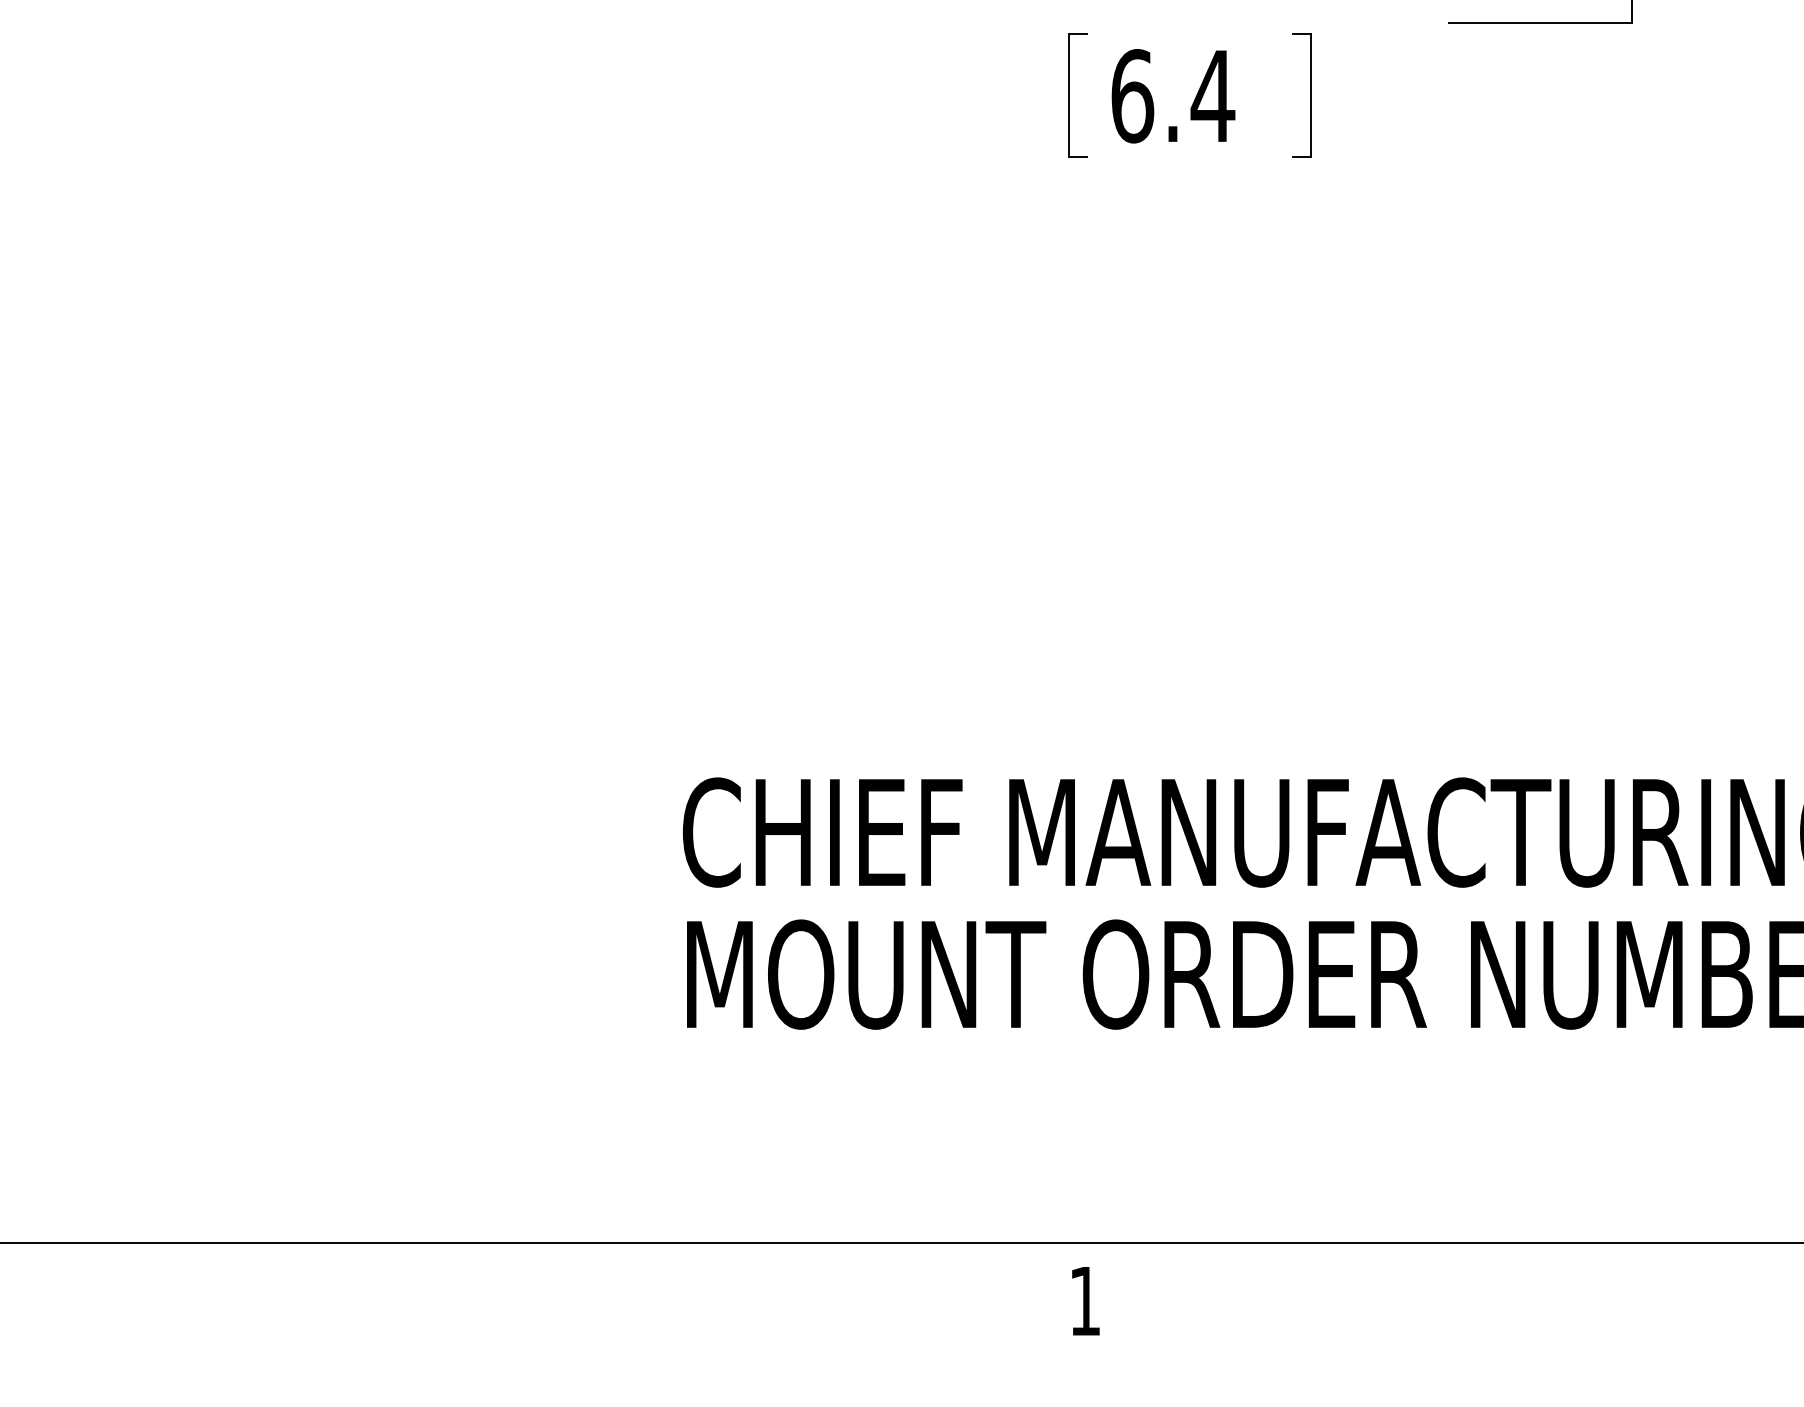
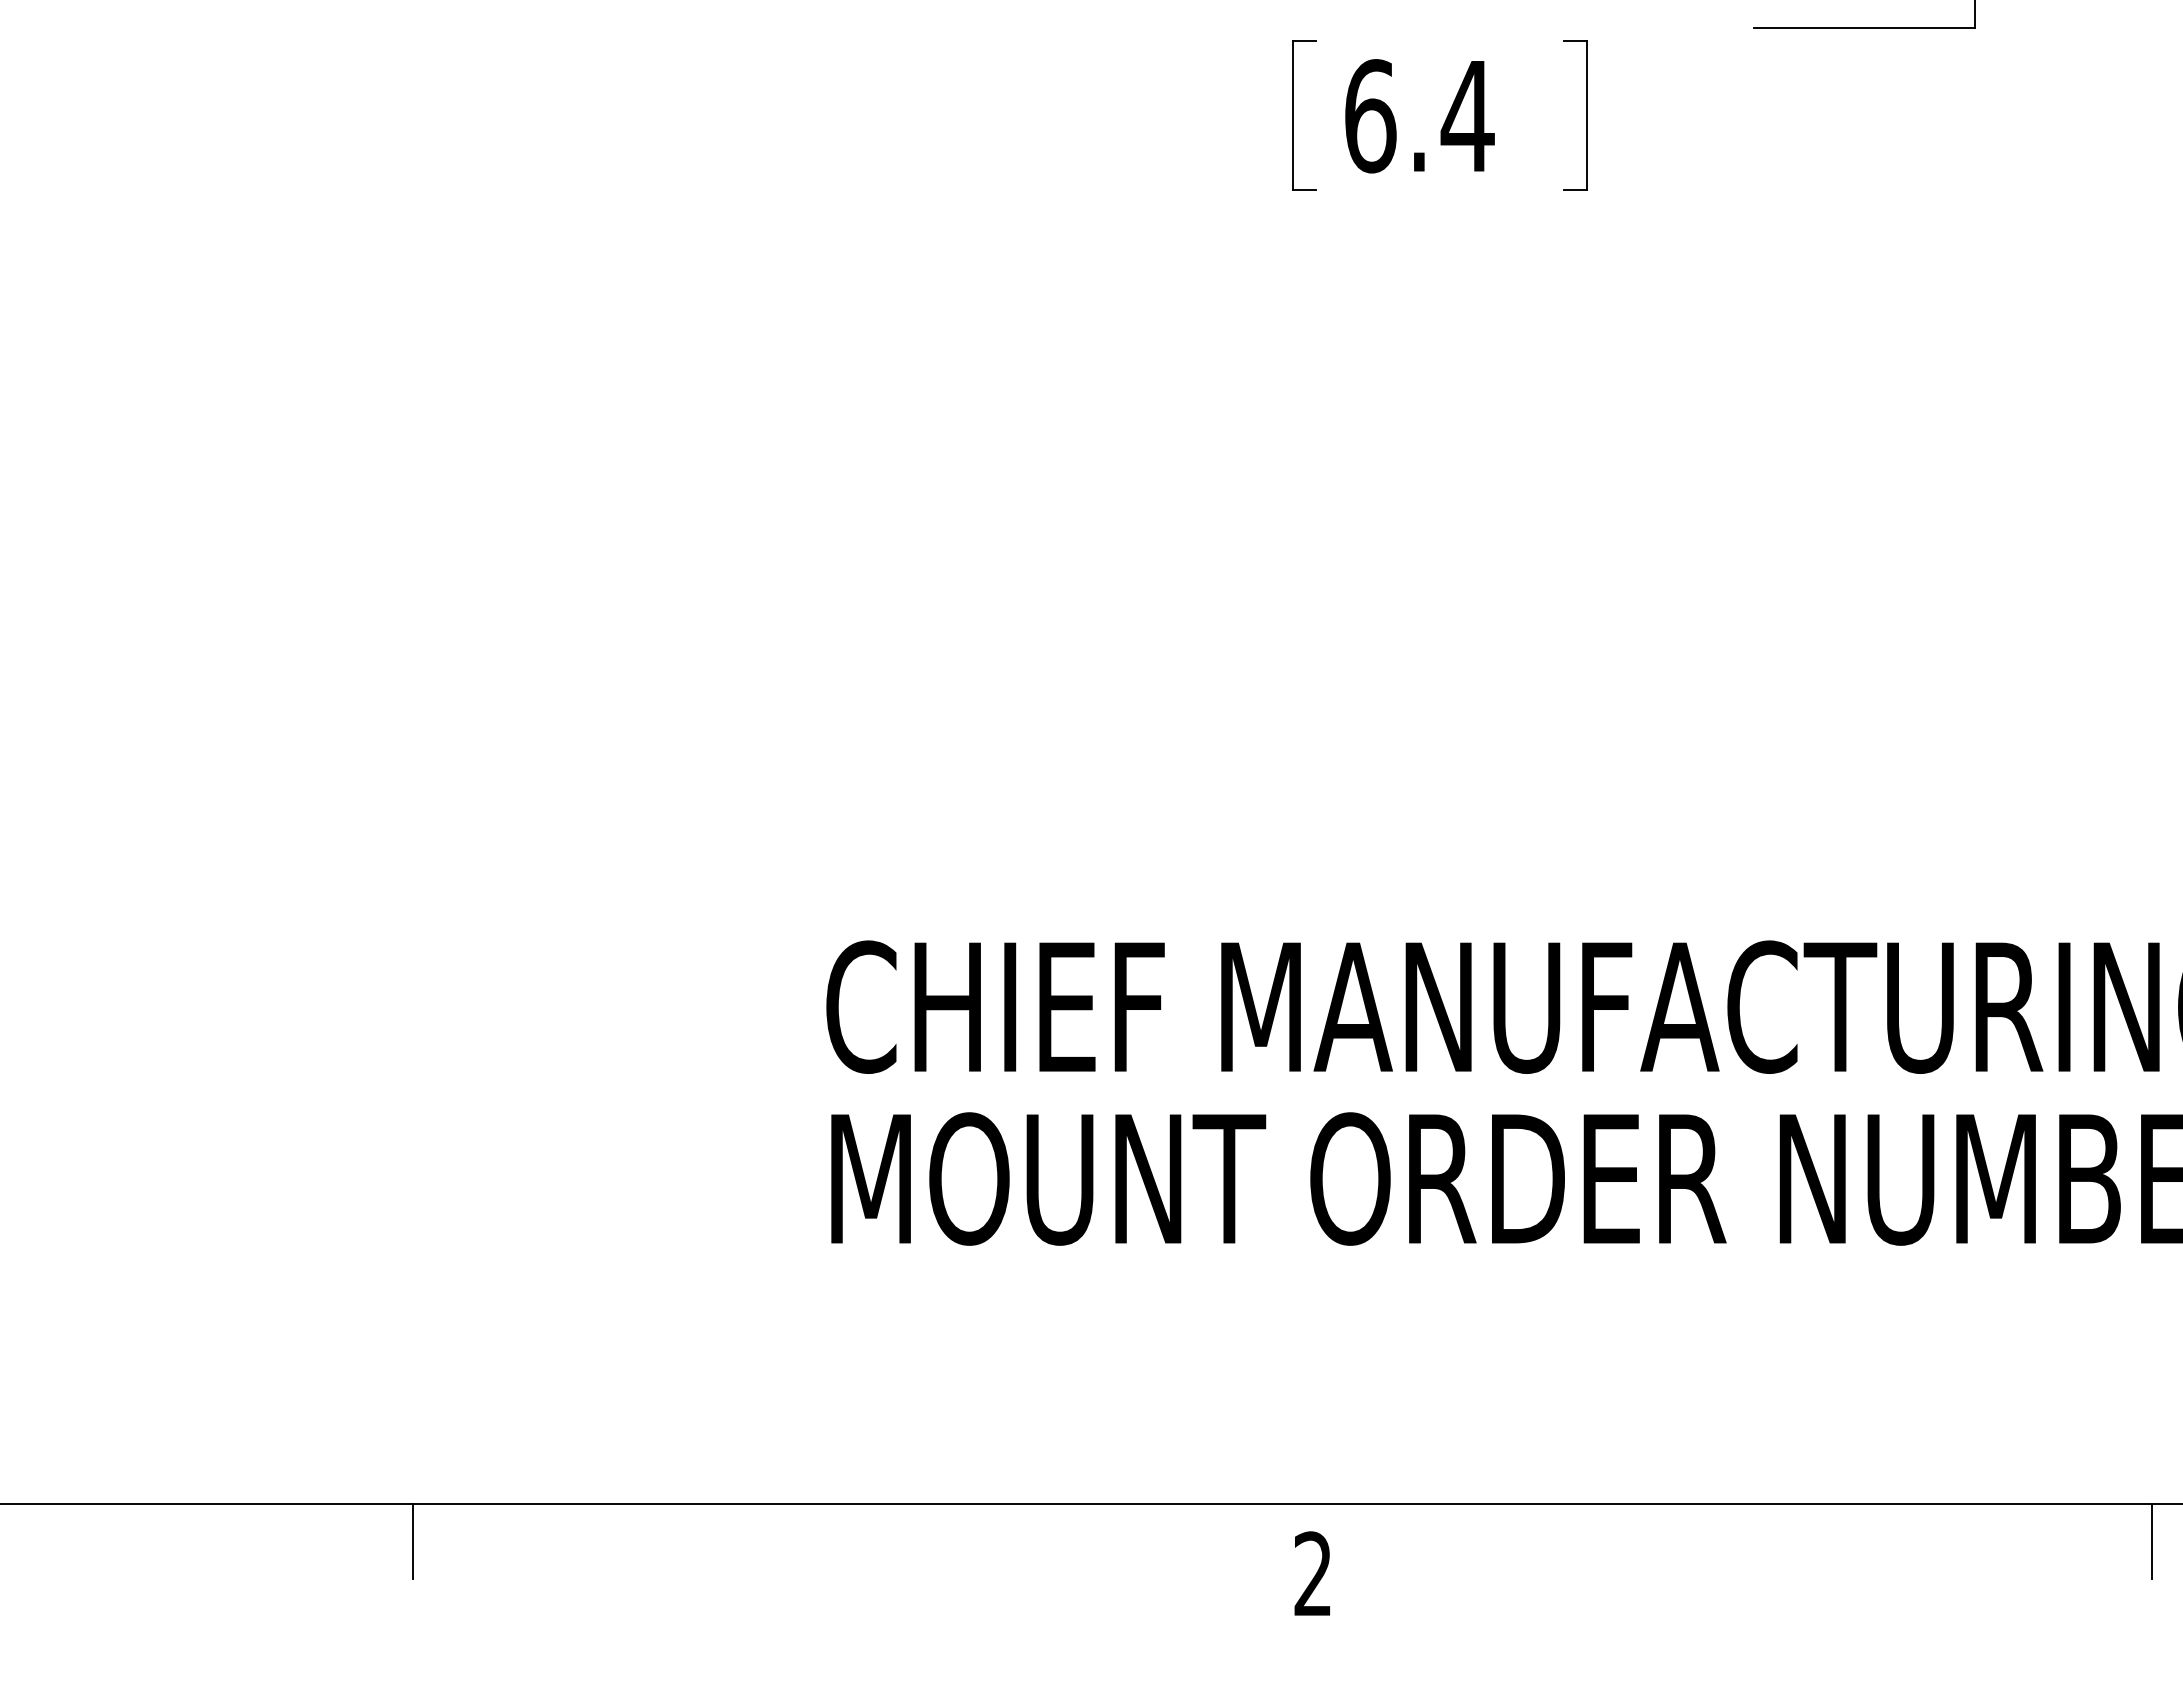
line: (340, 1274) -> (412, 1541), added
line: (1778, 1274) -> (2152, 1541), added
text: (1084, 1300) -> (1312, 1573), 1 -> 2

